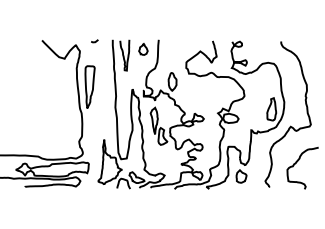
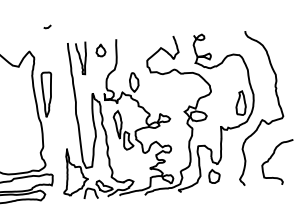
line: (94, 41) -> (47, 27), moved

